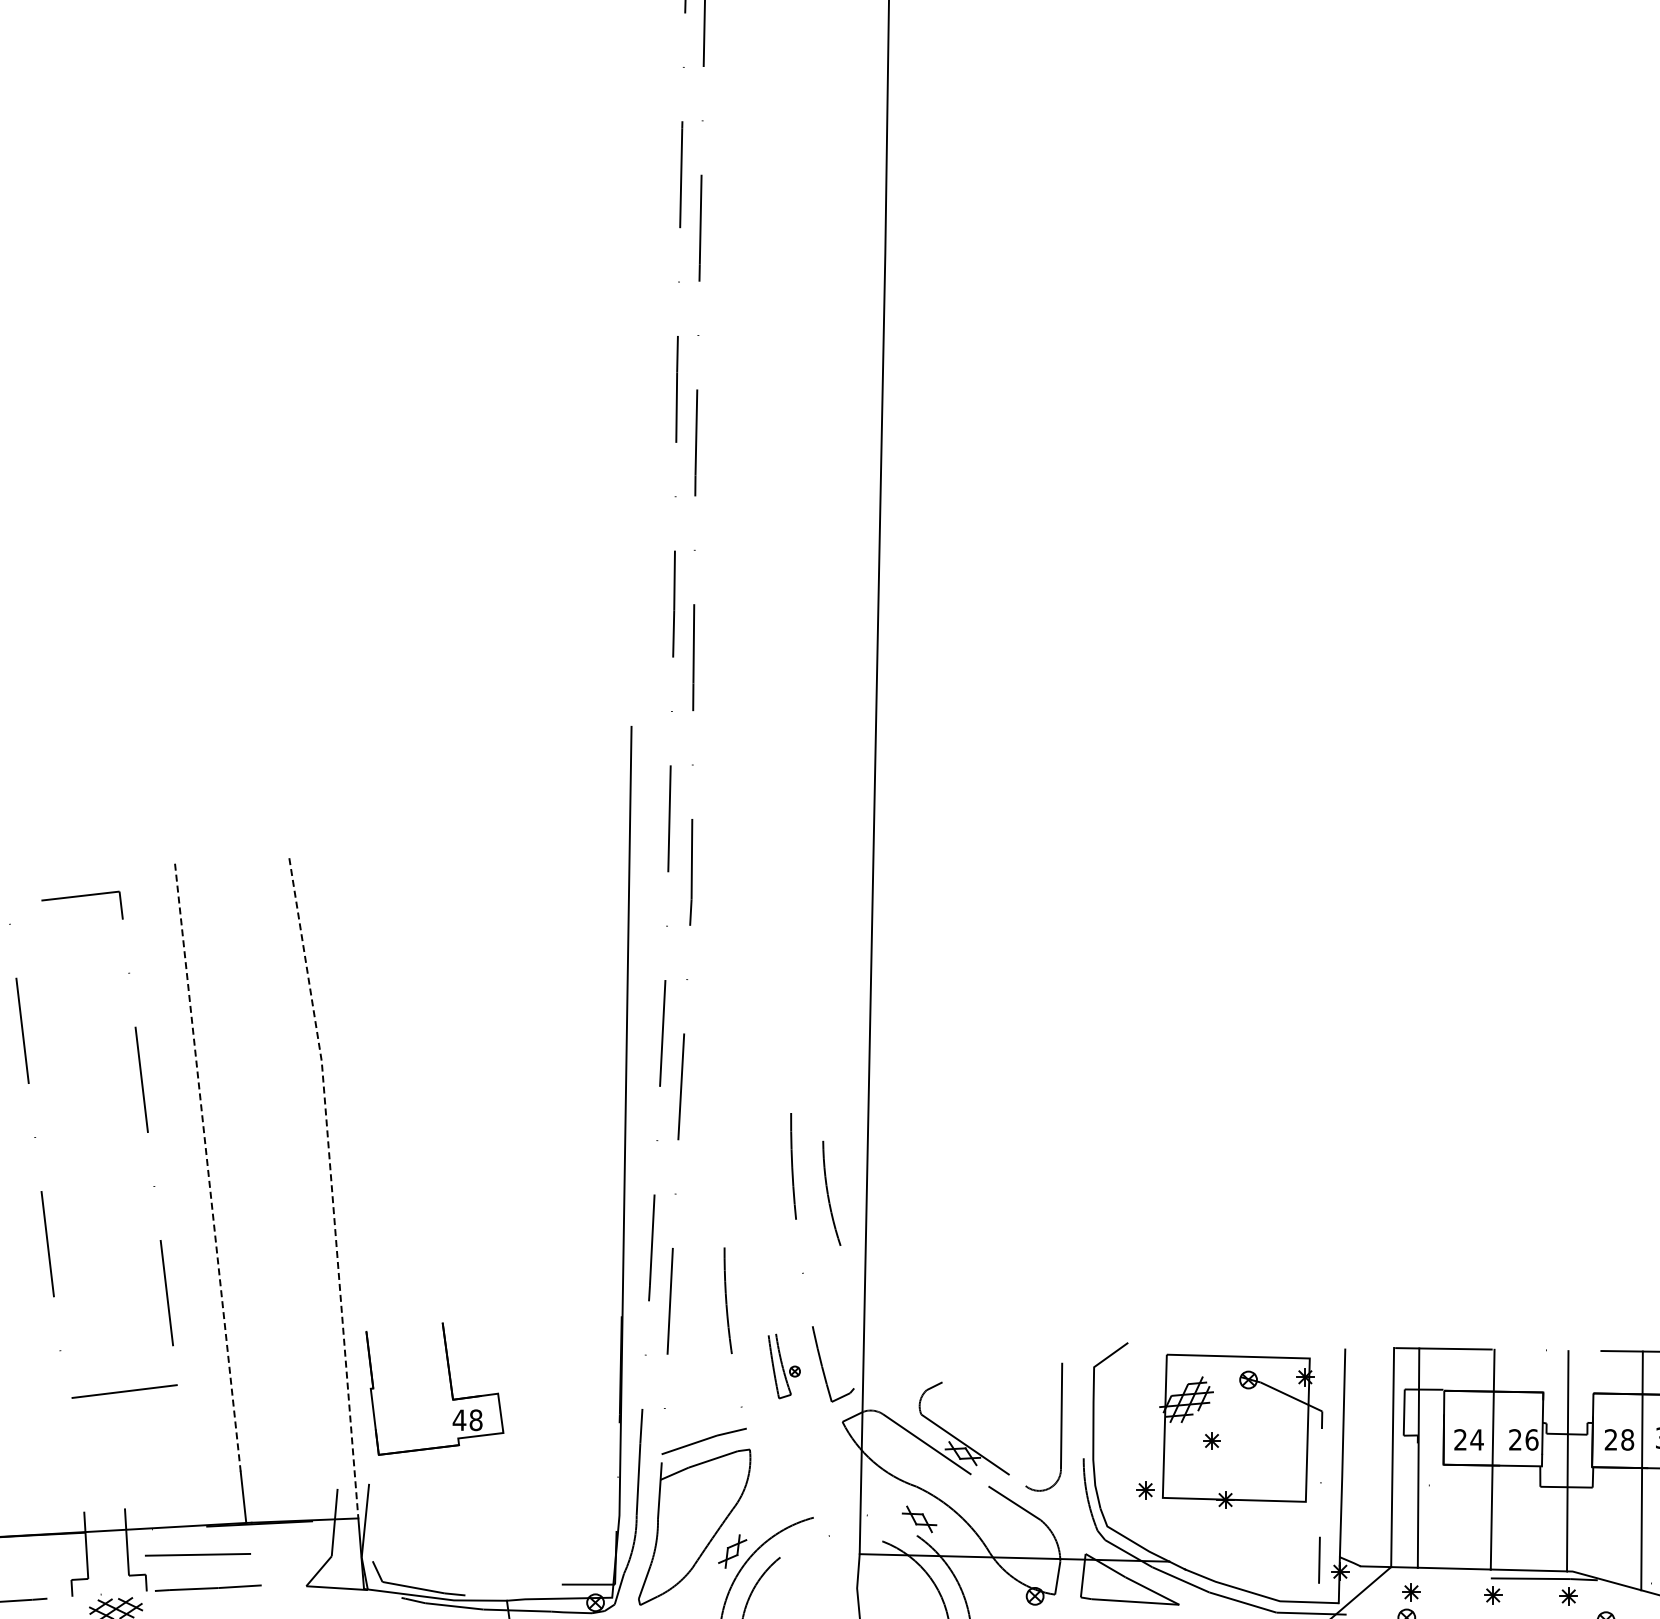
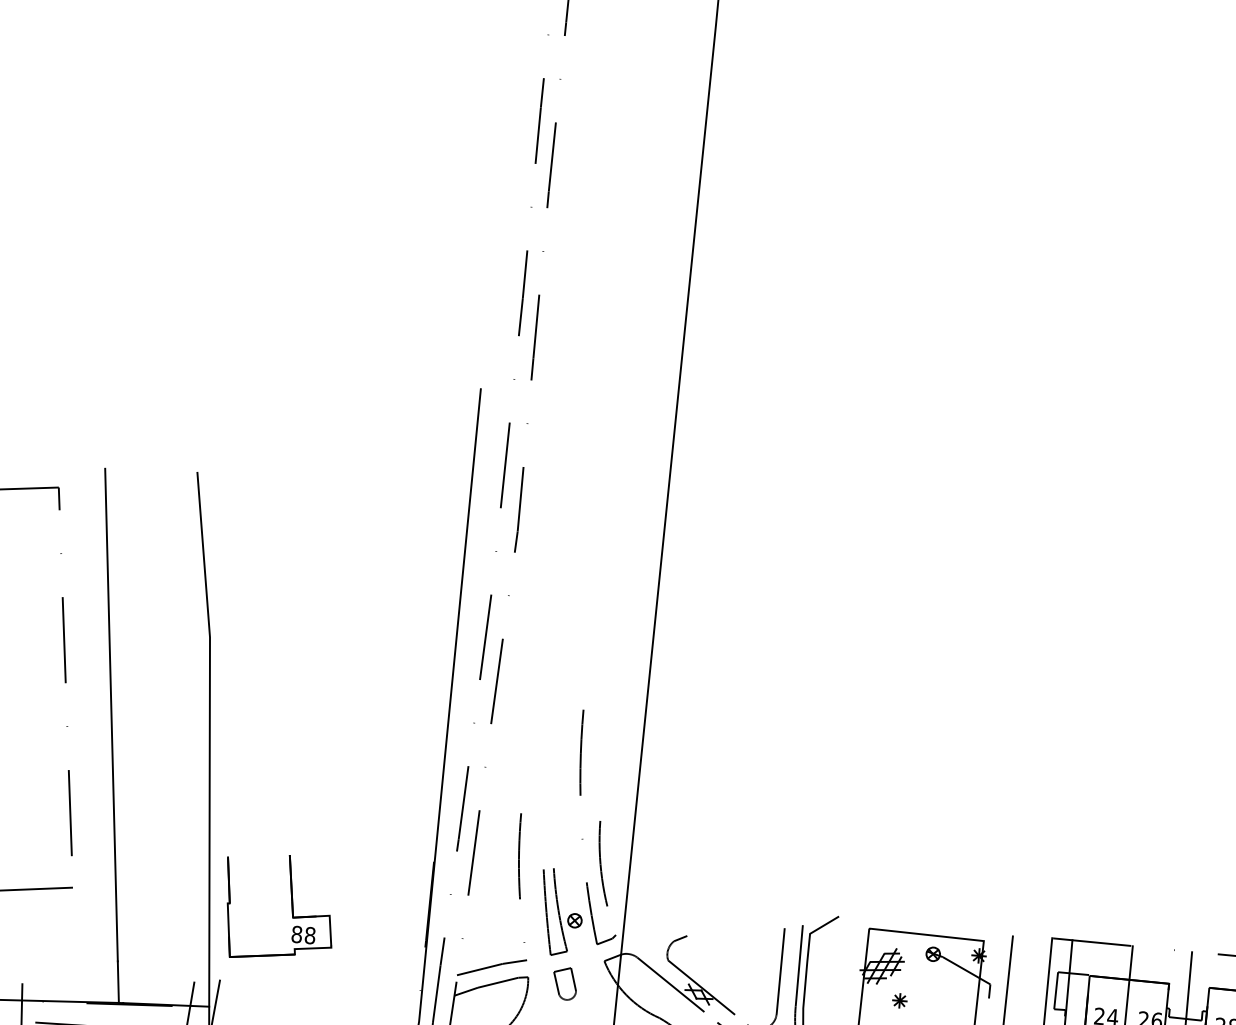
line: (207, 1167) -> (111, 714), dashed -> solid
line: (331, 1186) -> (209, 738), dashed -> solid
arc: (828, 1192) -> (601, 862), moved
part: (784, 1366) -> (561, 912), size x1.67
line: (1083, 1407) -> (798, 965), added
text: (459, 1420) -> (296, 934), 48 -> 88
part: (795, 1453) -> (564, 983), added

